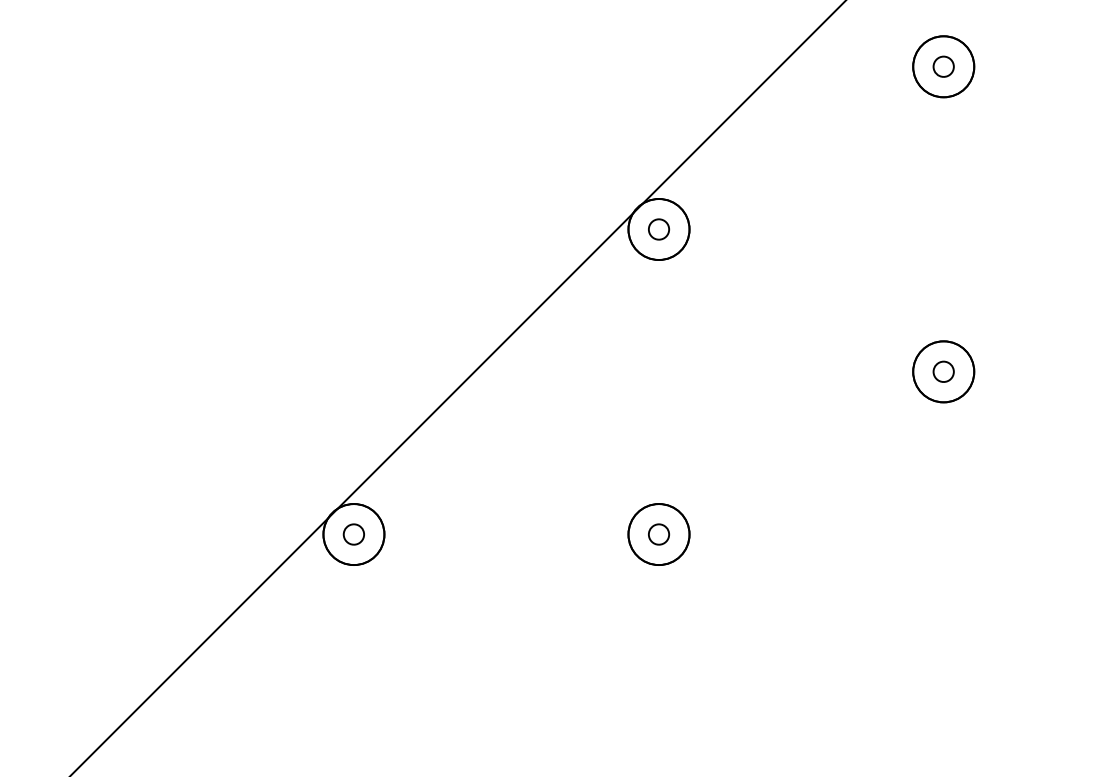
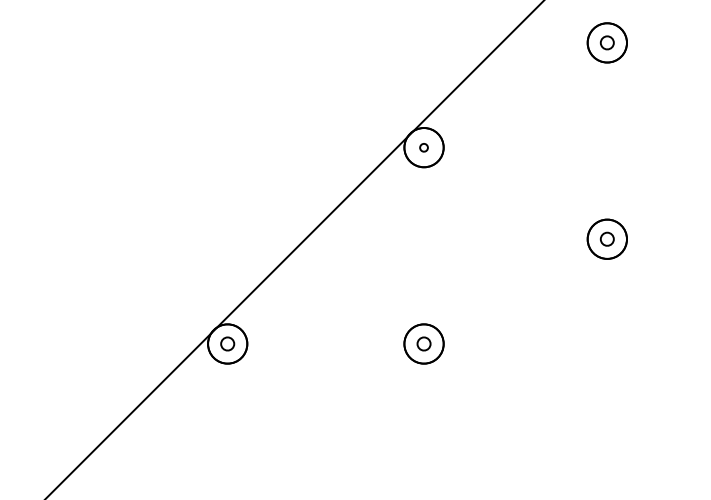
part: (658, 229) -> (423, 147), size x0.6

